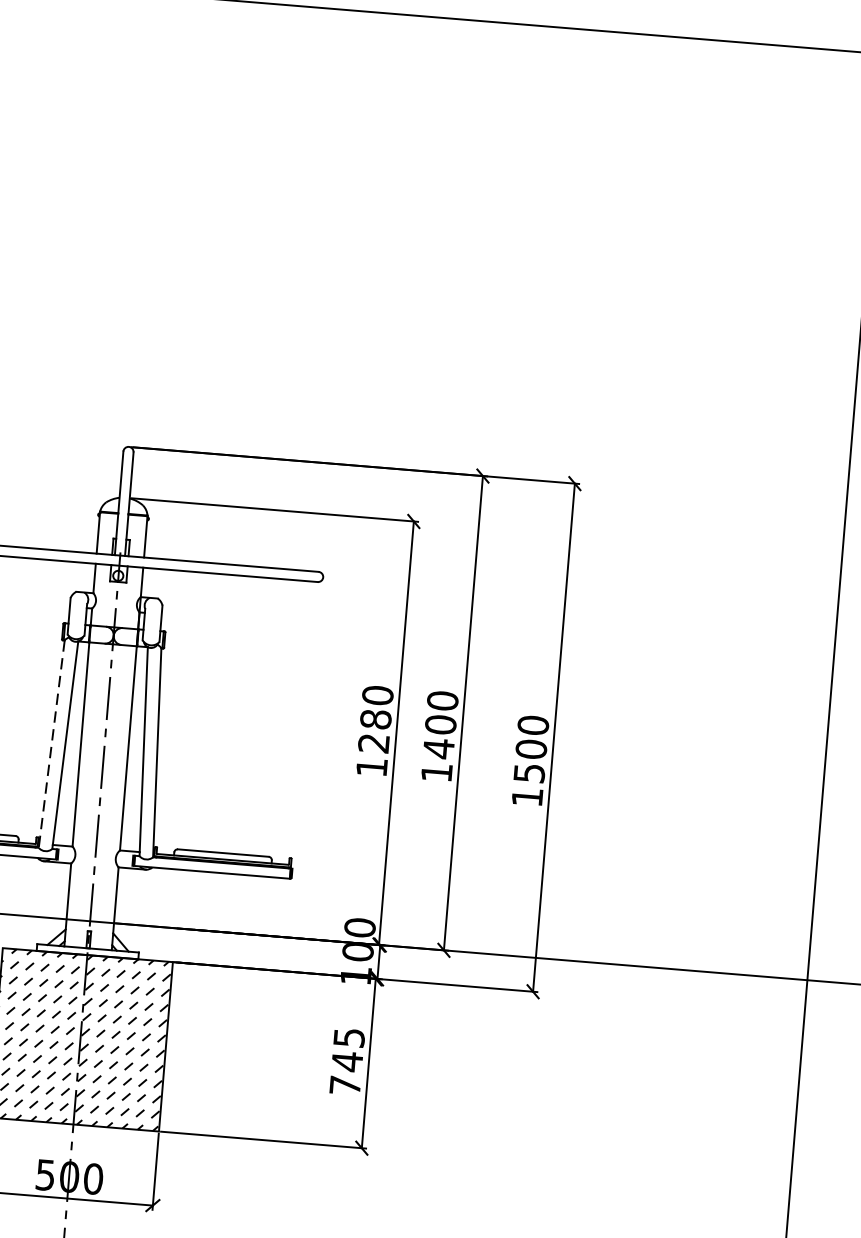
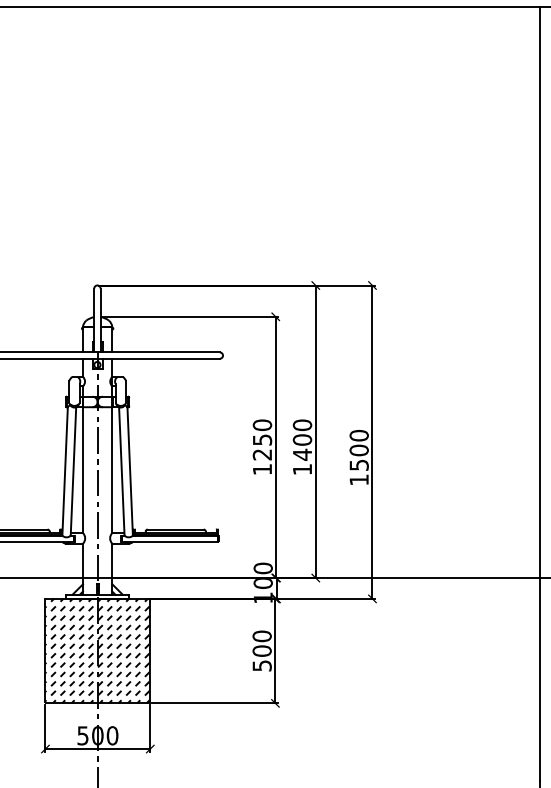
text: (376, 718) -> (262, 439), 1280 -> 1250
line: (52, 744) -> (65, 471), dashed -> solid
text: (346, 1060) -> (261, 650), 745 -> 500

